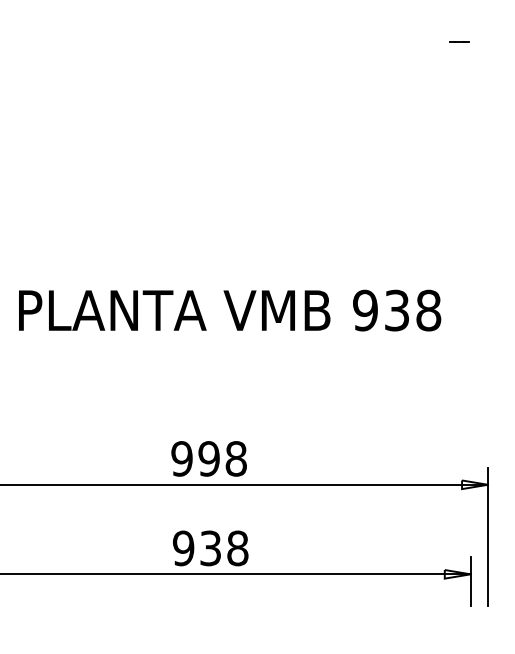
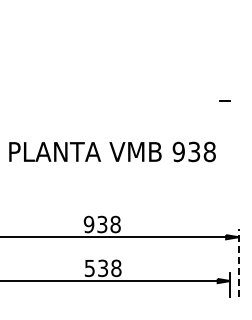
line: (458, 39) -> (224, 100), moved
text: (209, 458) -> (102, 224), 998 -> 938
line: (487, 536) -> (238, 262), solid -> dashed
text: (182, 546) -> (89, 267), 938 -> 538

